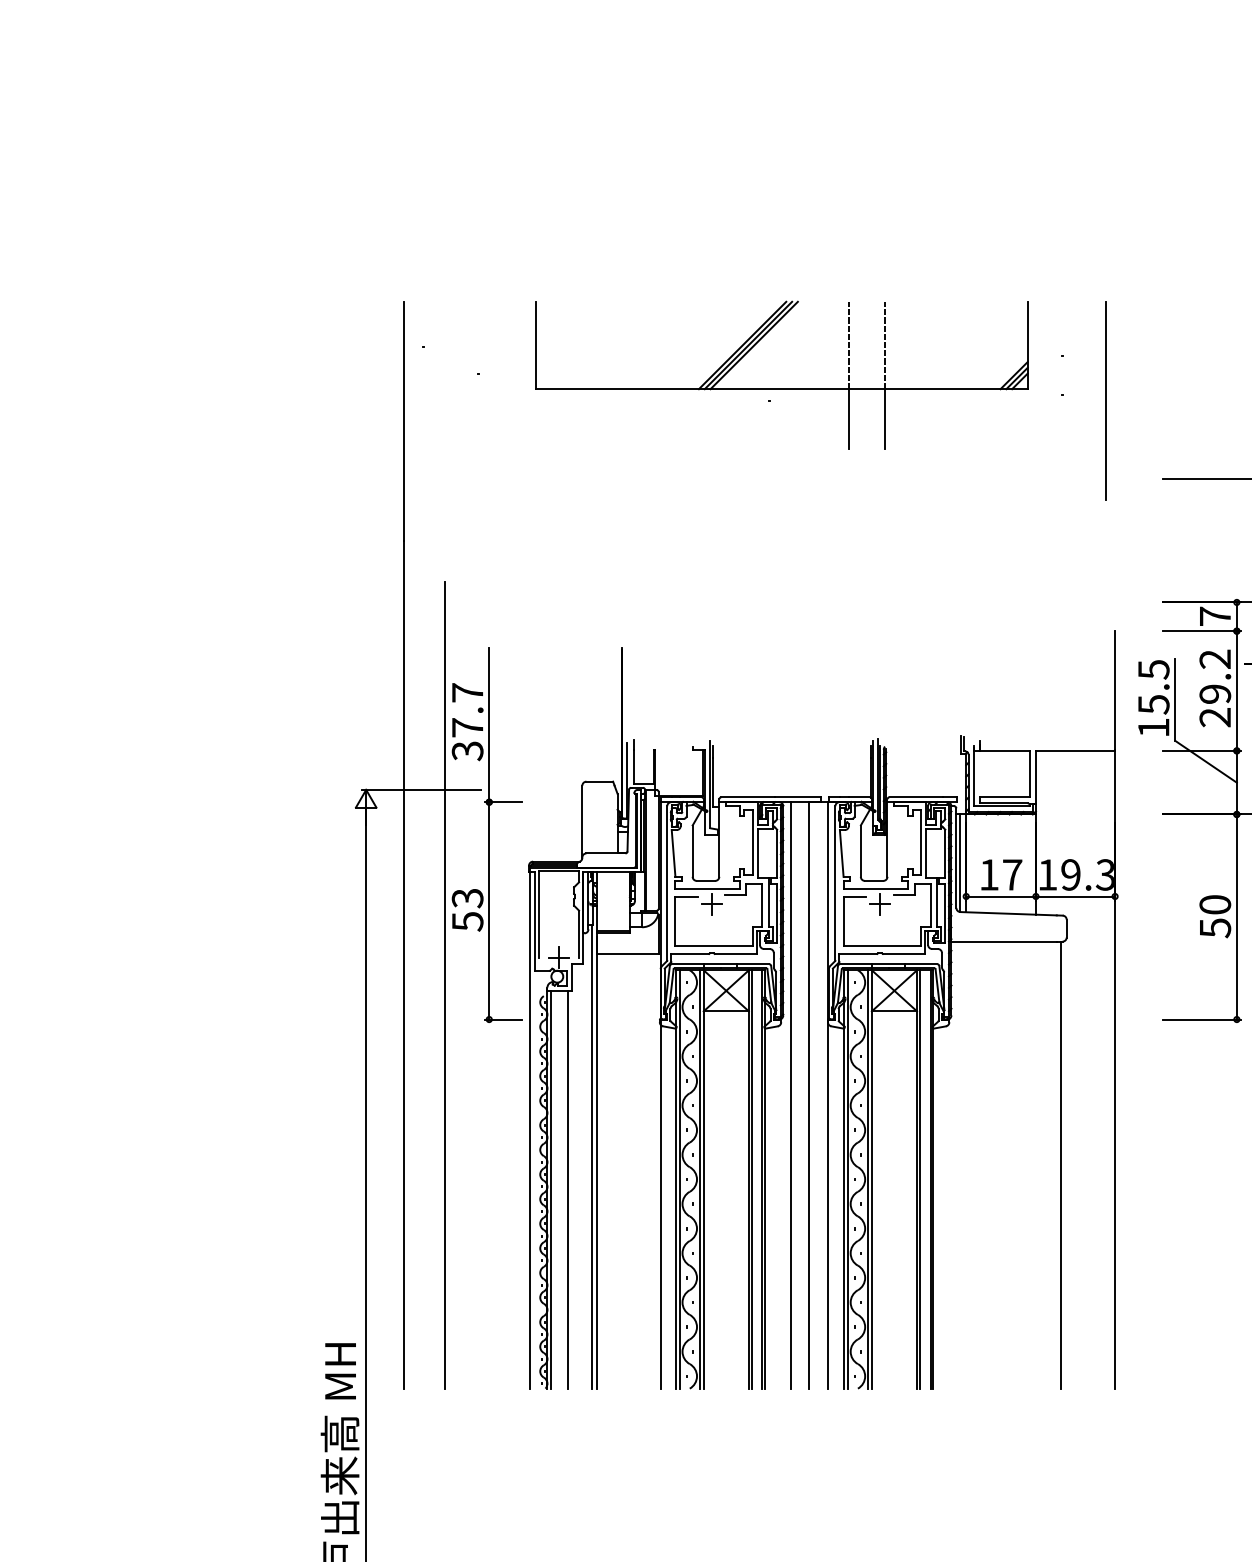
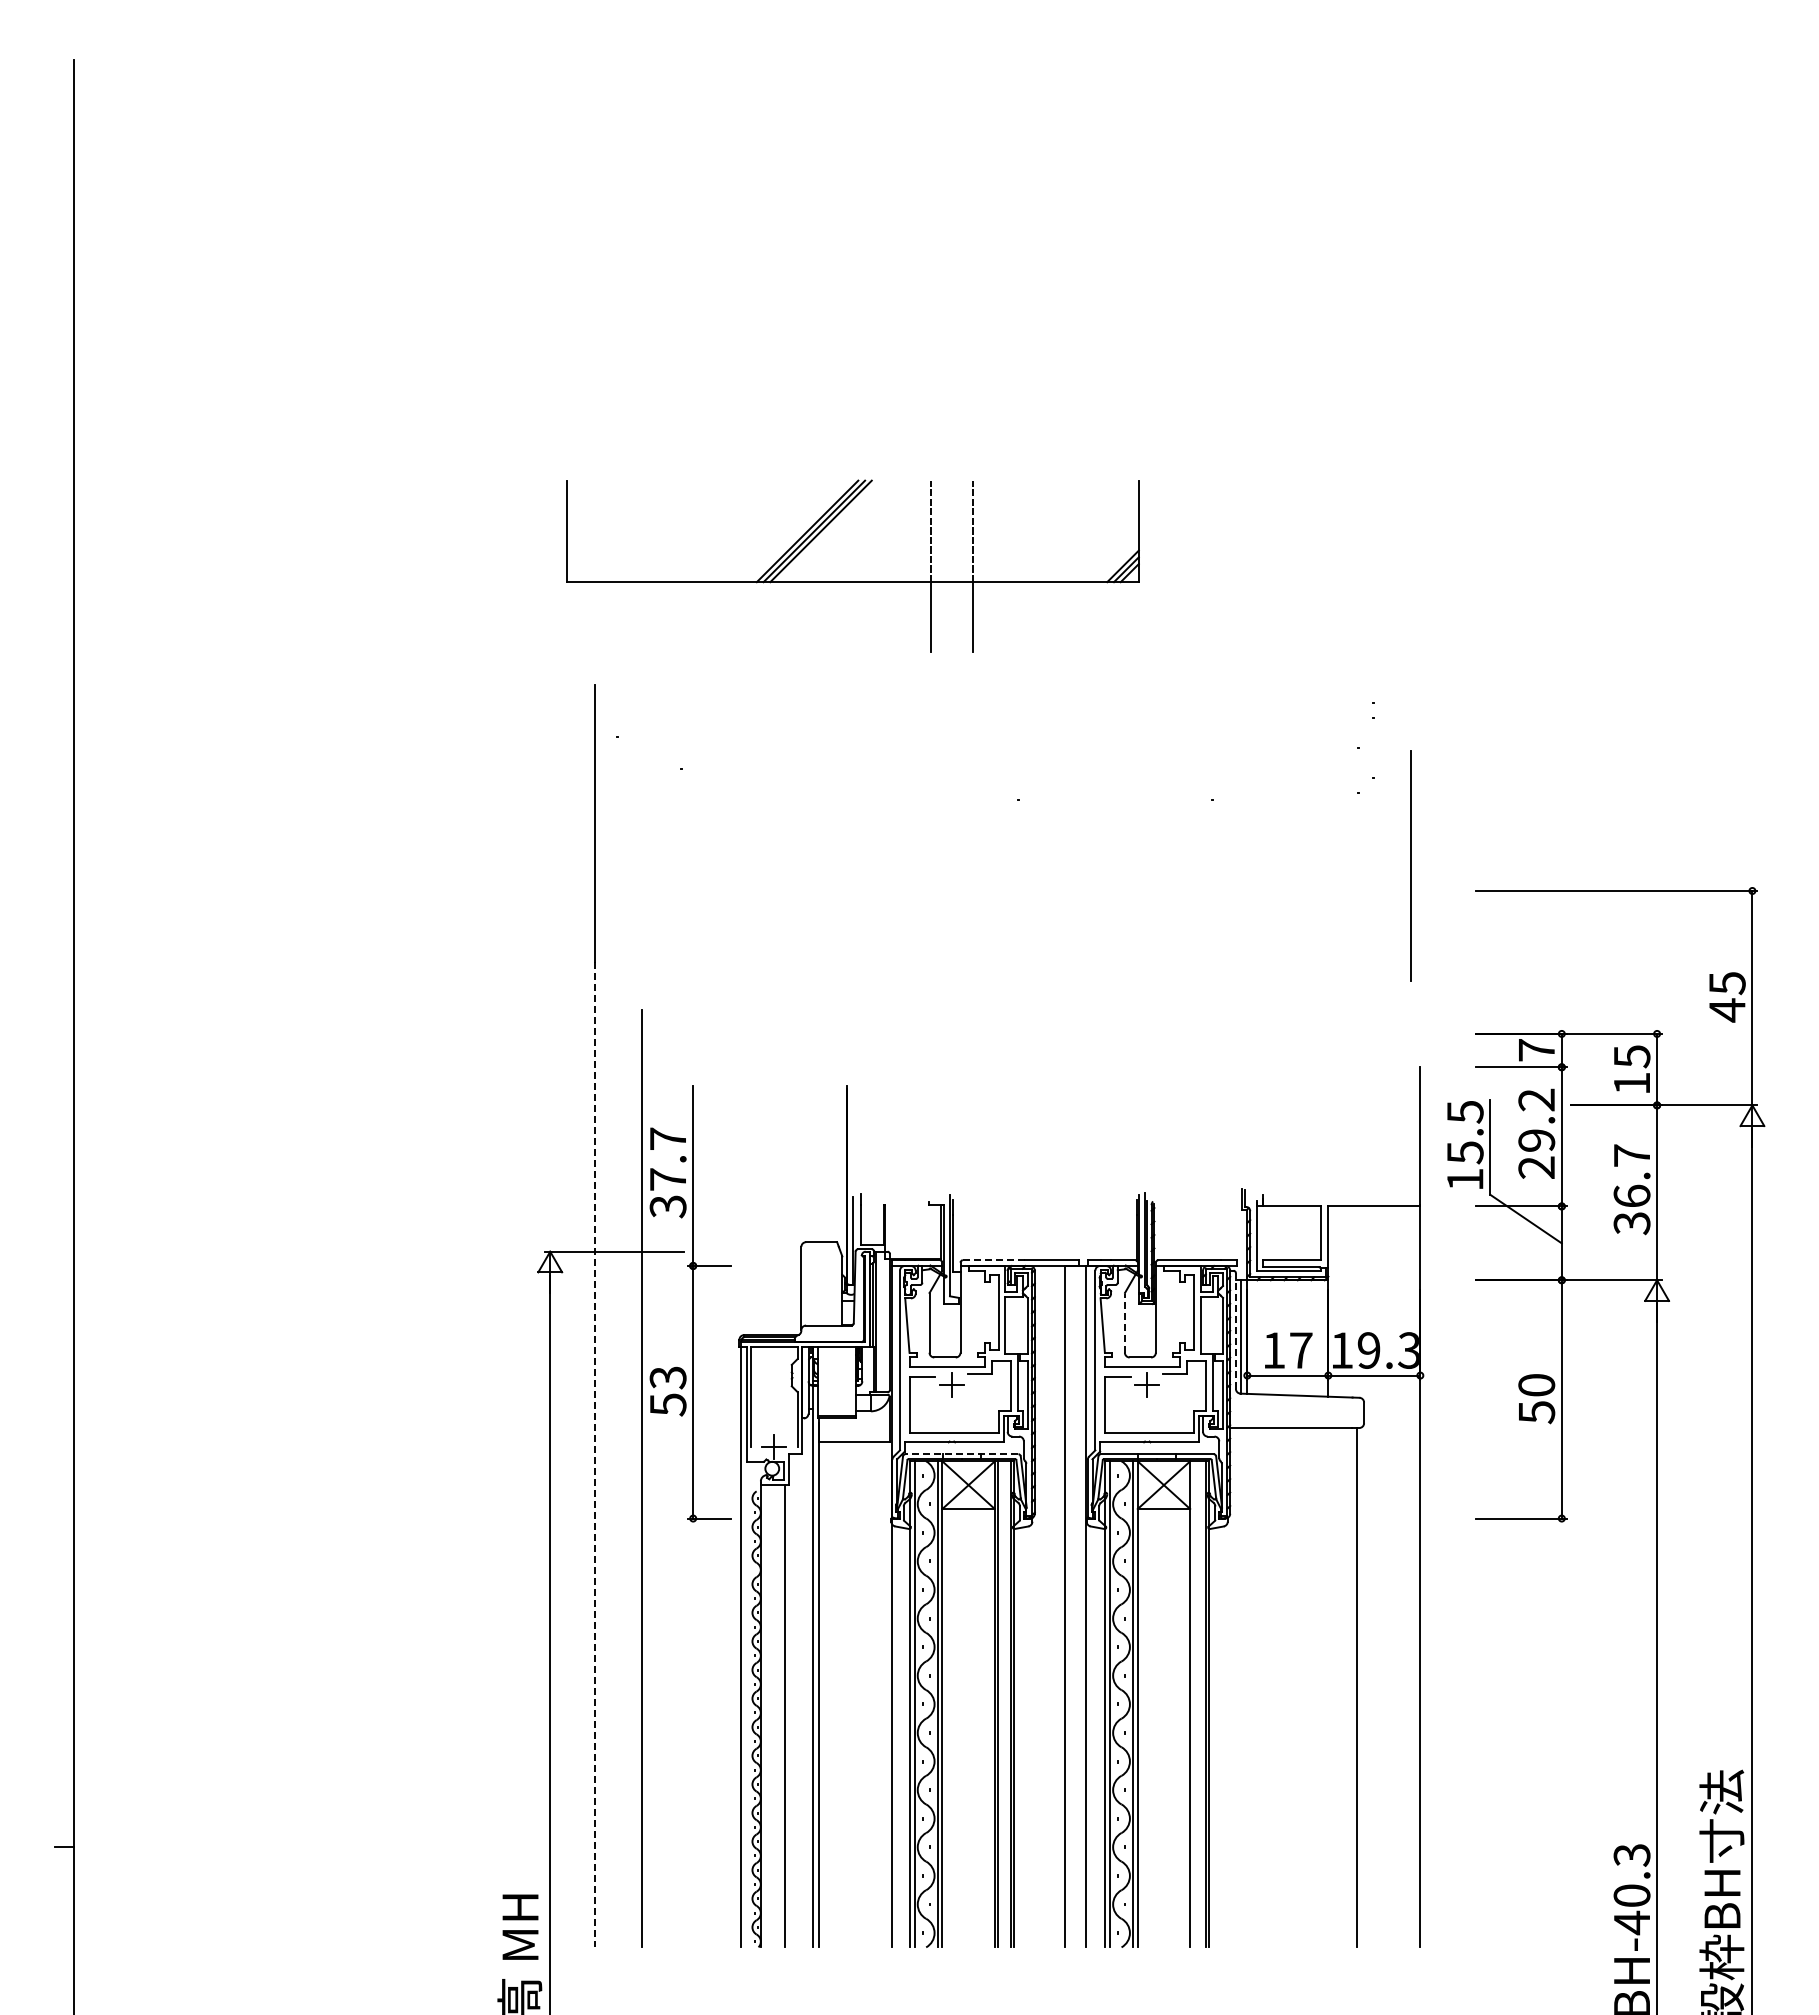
part: (781, 388) -> (852, 581), moved
line: (1104, 400) -> (1410, 865), moved
line: (747, 797) -> (993, 1260), solid -> dashed
line: (860, 851) -> (1124, 1323), solid -> dashed
line: (956, 858) -> (1235, 1331), solid -> dashed
line: (720, 964) -> (961, 1454), solid -> dashed
line: (404, 965) -> (594, 1455), solid -> dashed
line: (790, 1095) -> (1043, 1606), removed
line: (919, 1179) -> (1193, 1704), removed
line: (550, 1189) -> (764, 1716), removed

